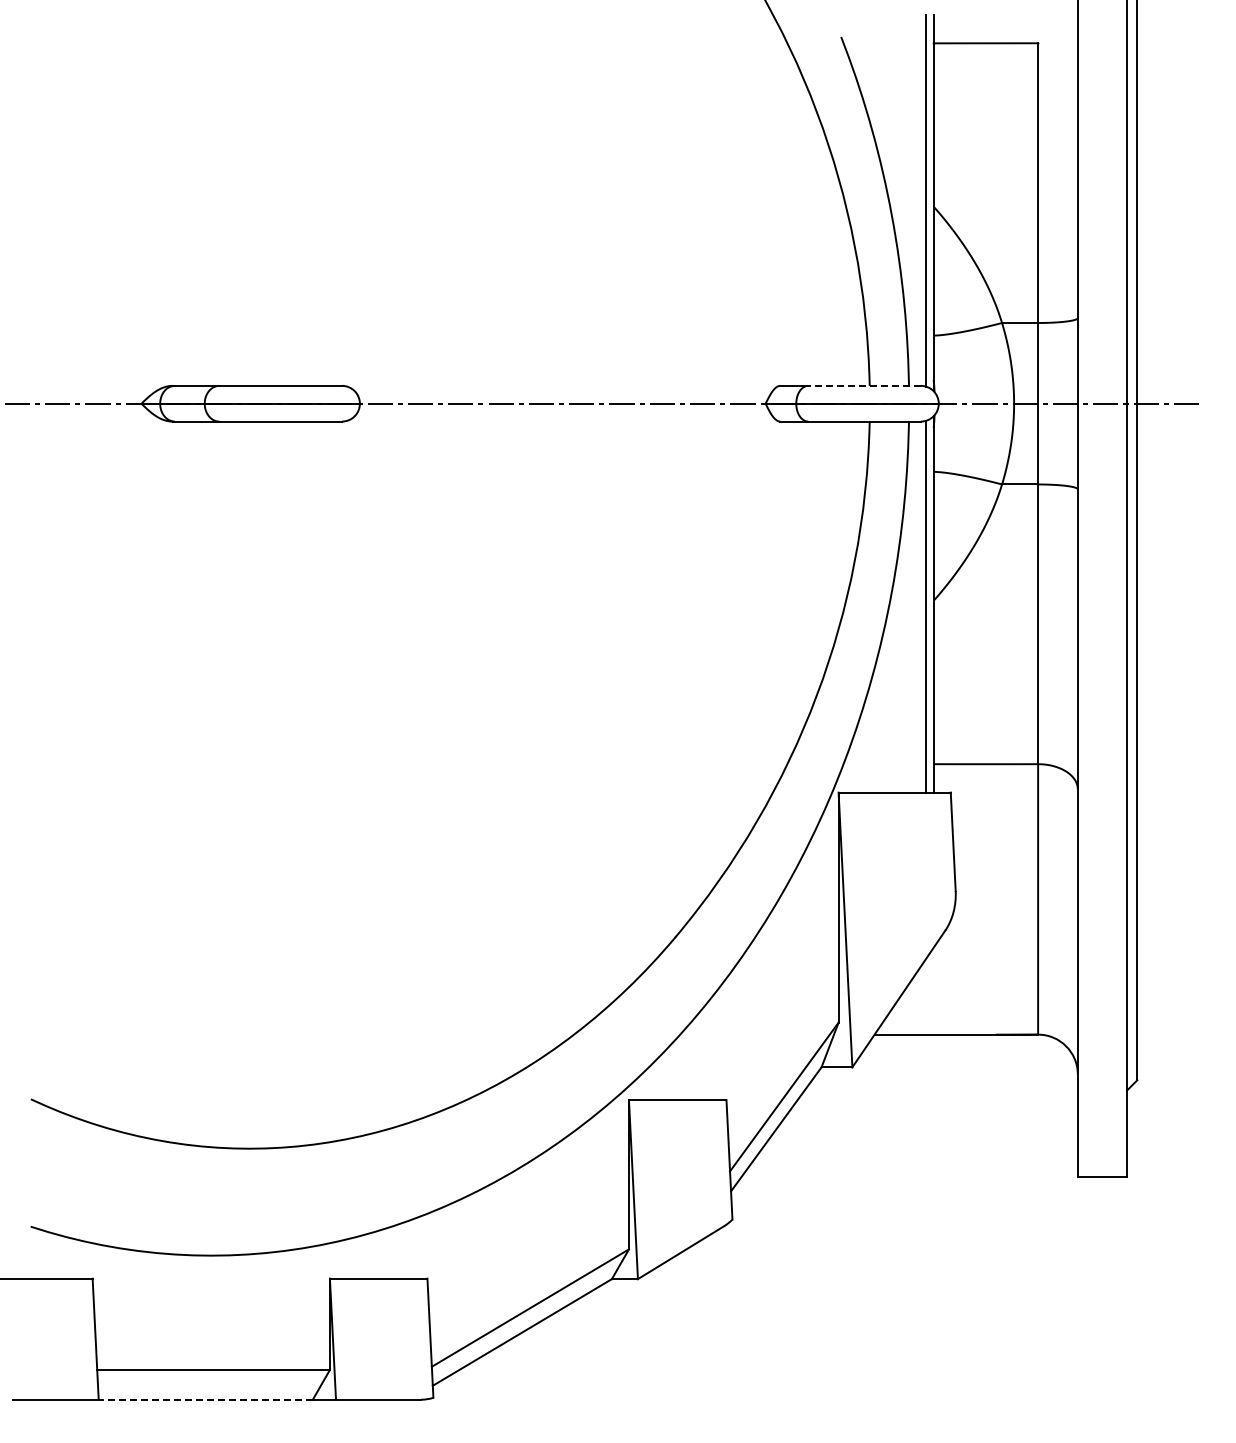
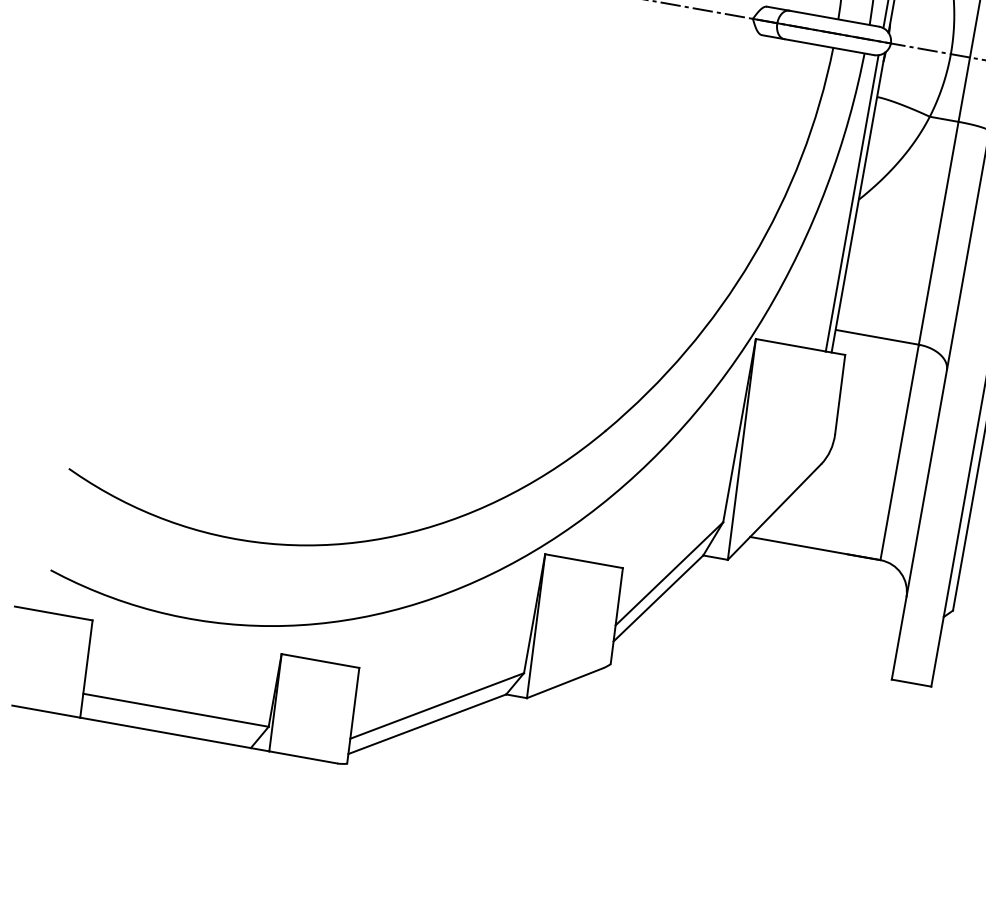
line: (864, 385) -> (834, 18), dashed -> solid
line: (205, 1399) -> (165, 732), dashed -> solid

